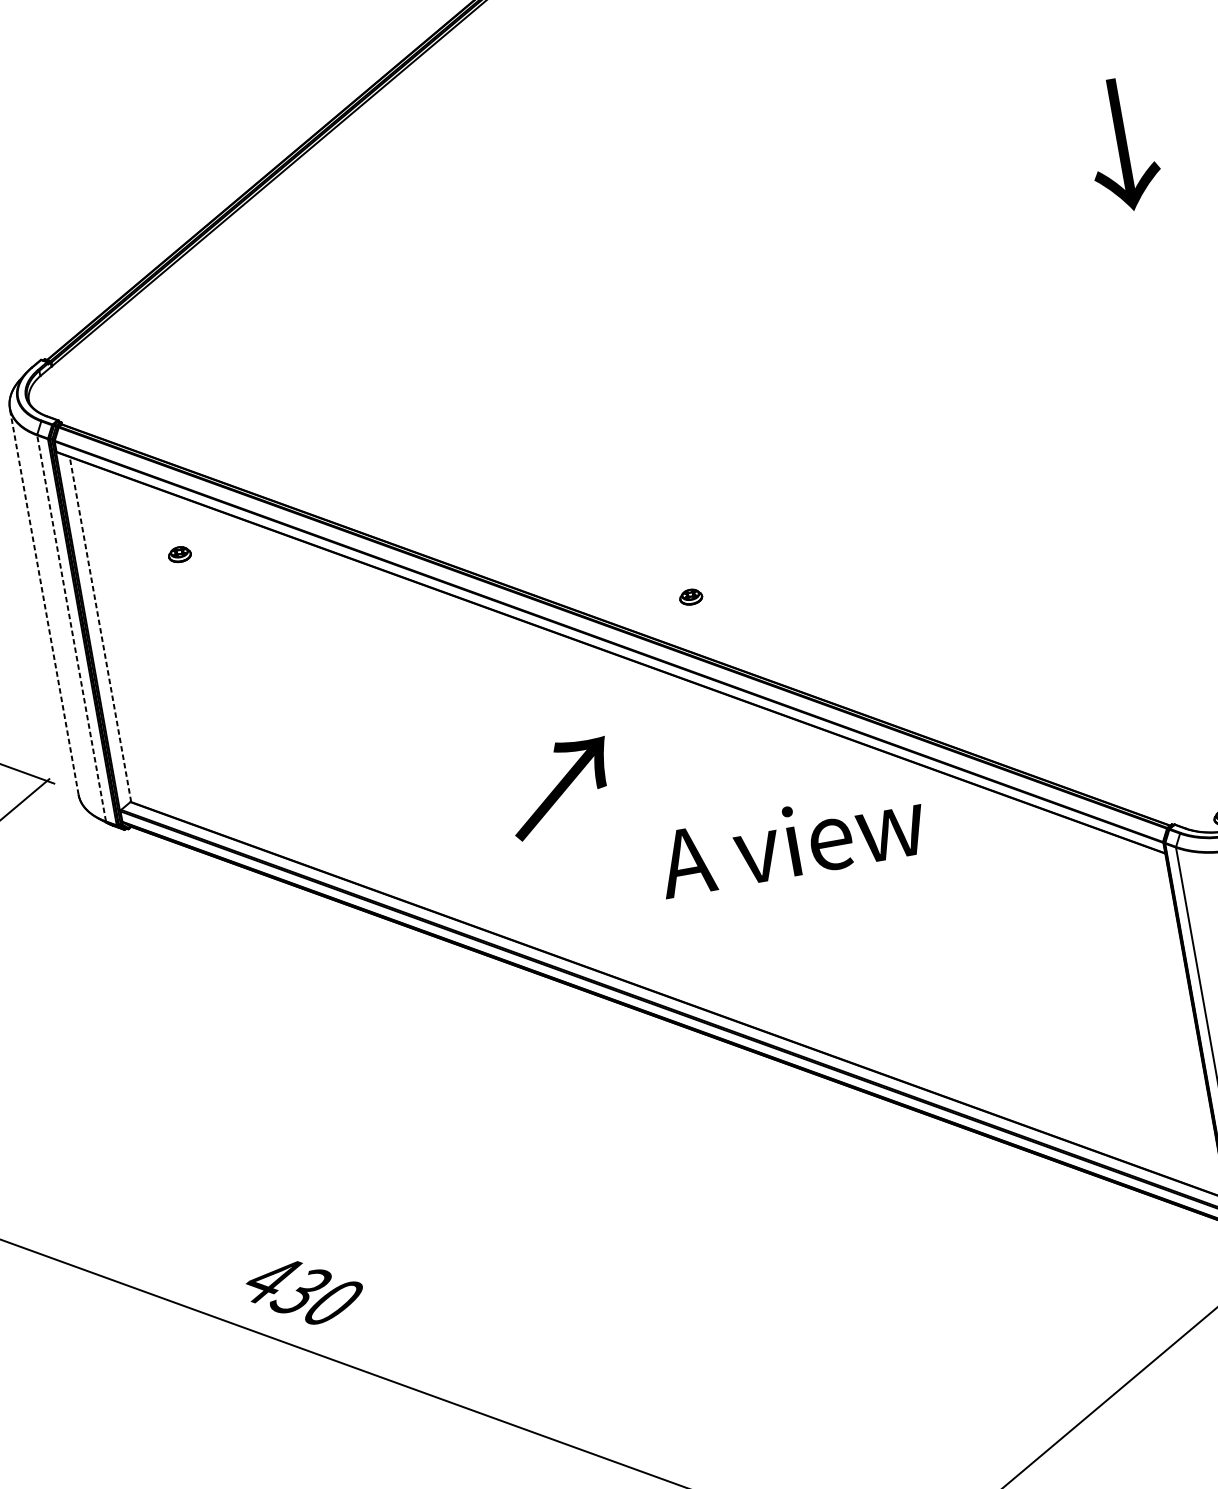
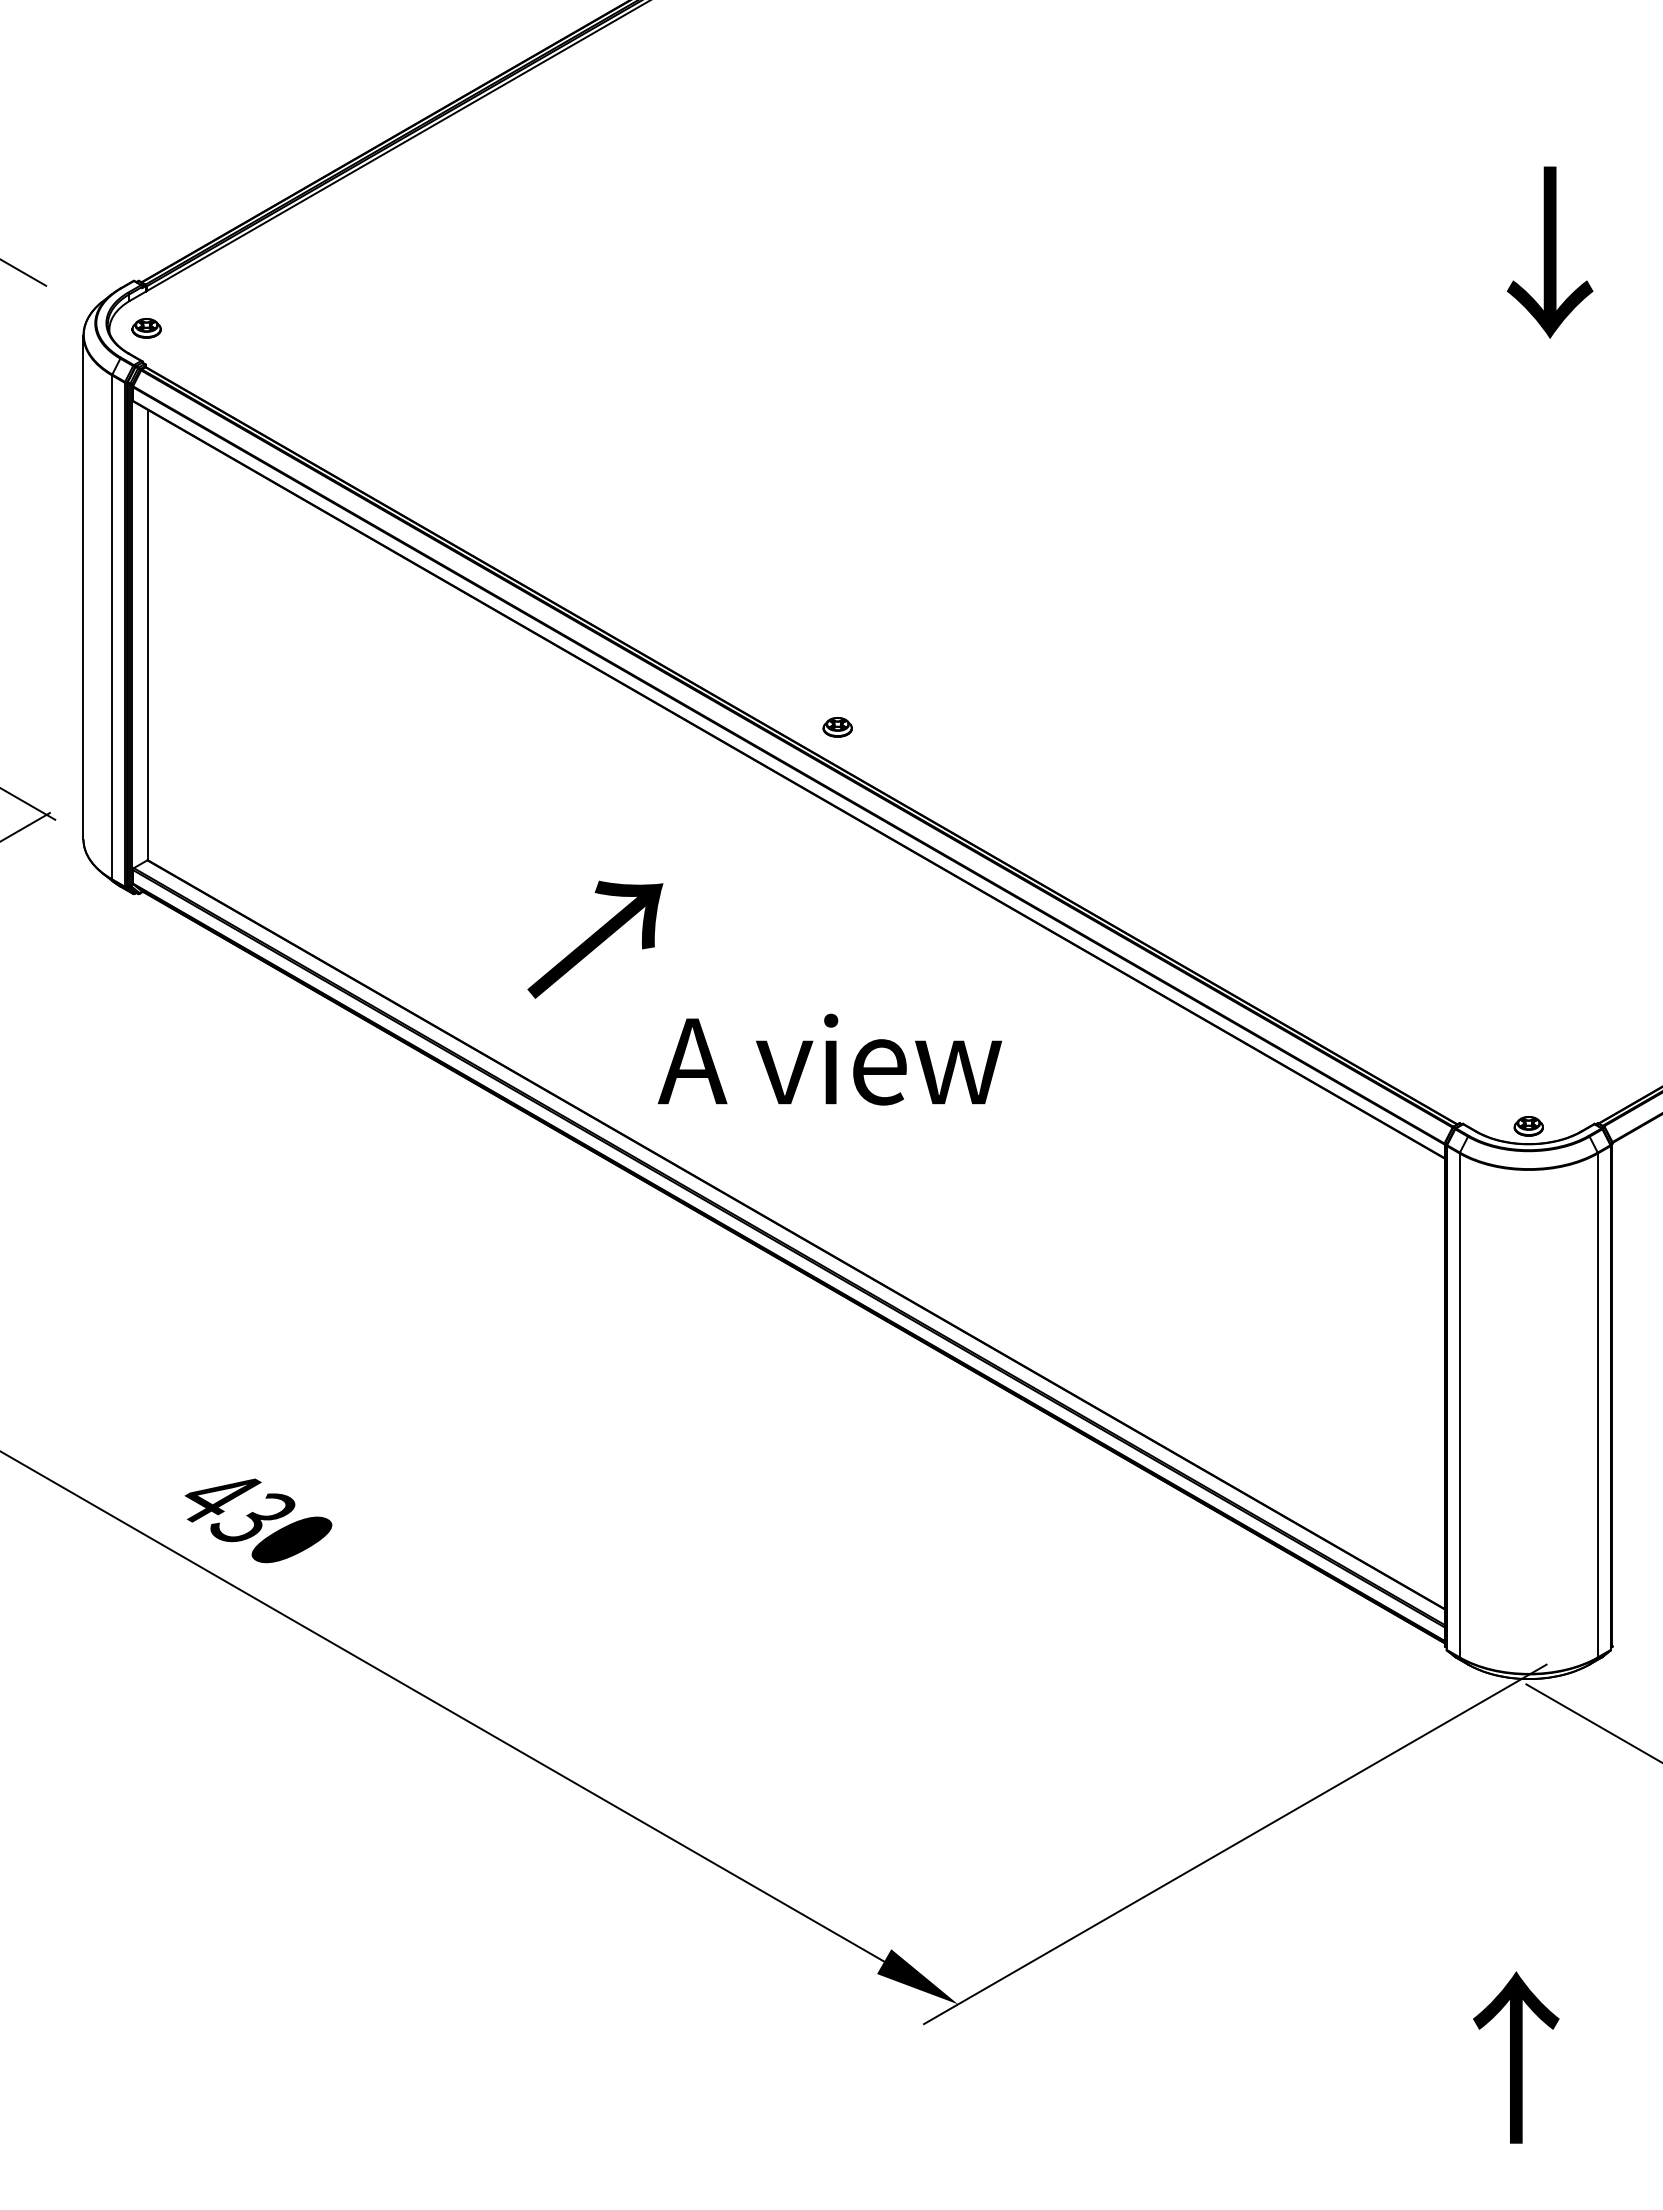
part: (179, 554) -> (146, 328), moved
part: (690, 597) -> (837, 727), moved
line: (44, 601) -> (83, 587), dashed -> solid
line: (71, 628) -> (112, 627), dashed -> solid
line: (100, 628) -> (148, 634), dashed -> solid
text: (560, 788) -> (595, 939), moved
text: (791, 841) -> (829, 1059), moved

